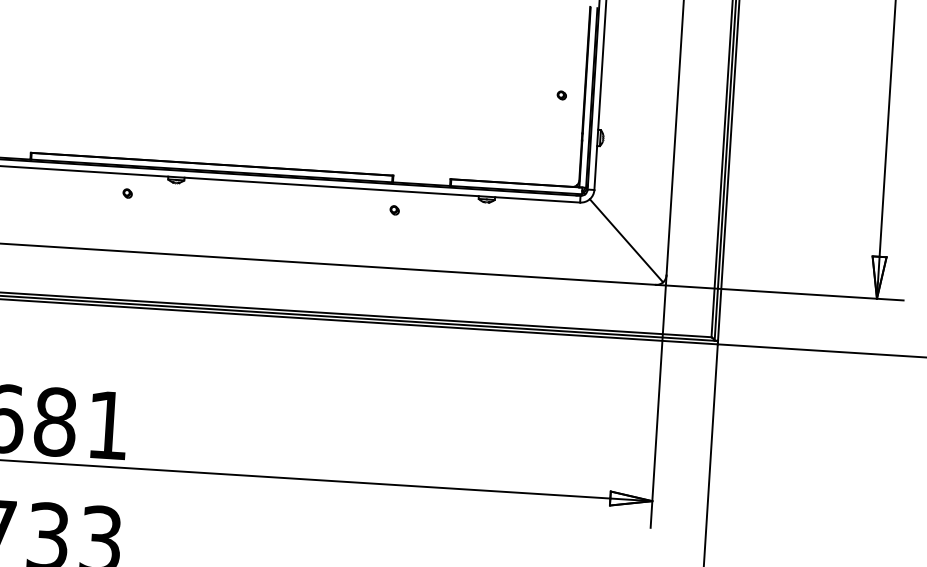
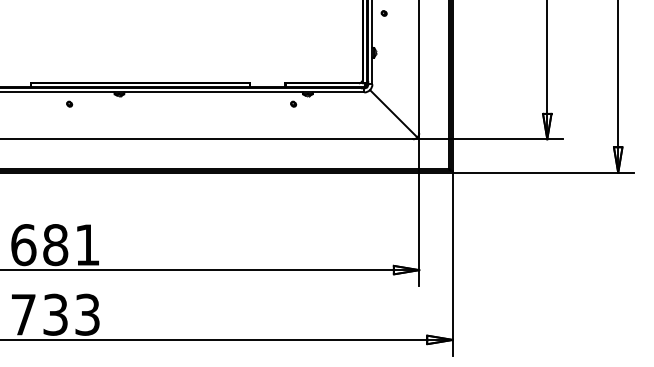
part: (560, 95) -> (383, 13), moved
part: (127, 192) -> (69, 103), moved
part: (394, 209) -> (293, 103), moved

